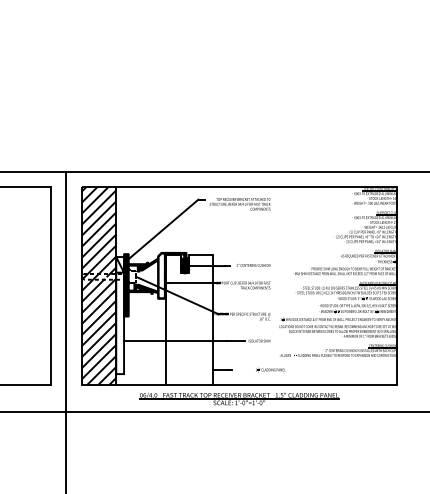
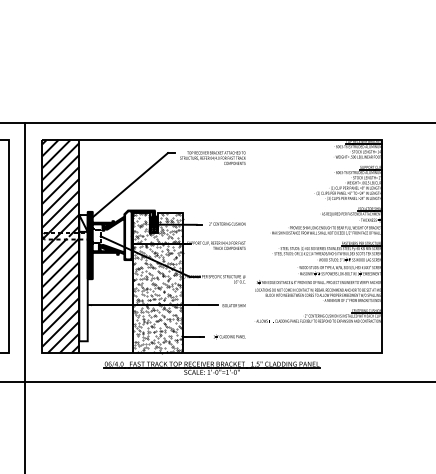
hatch: (188, 319) -> (157, 282), added
part: (270, 369) -> (229, 336), moved

